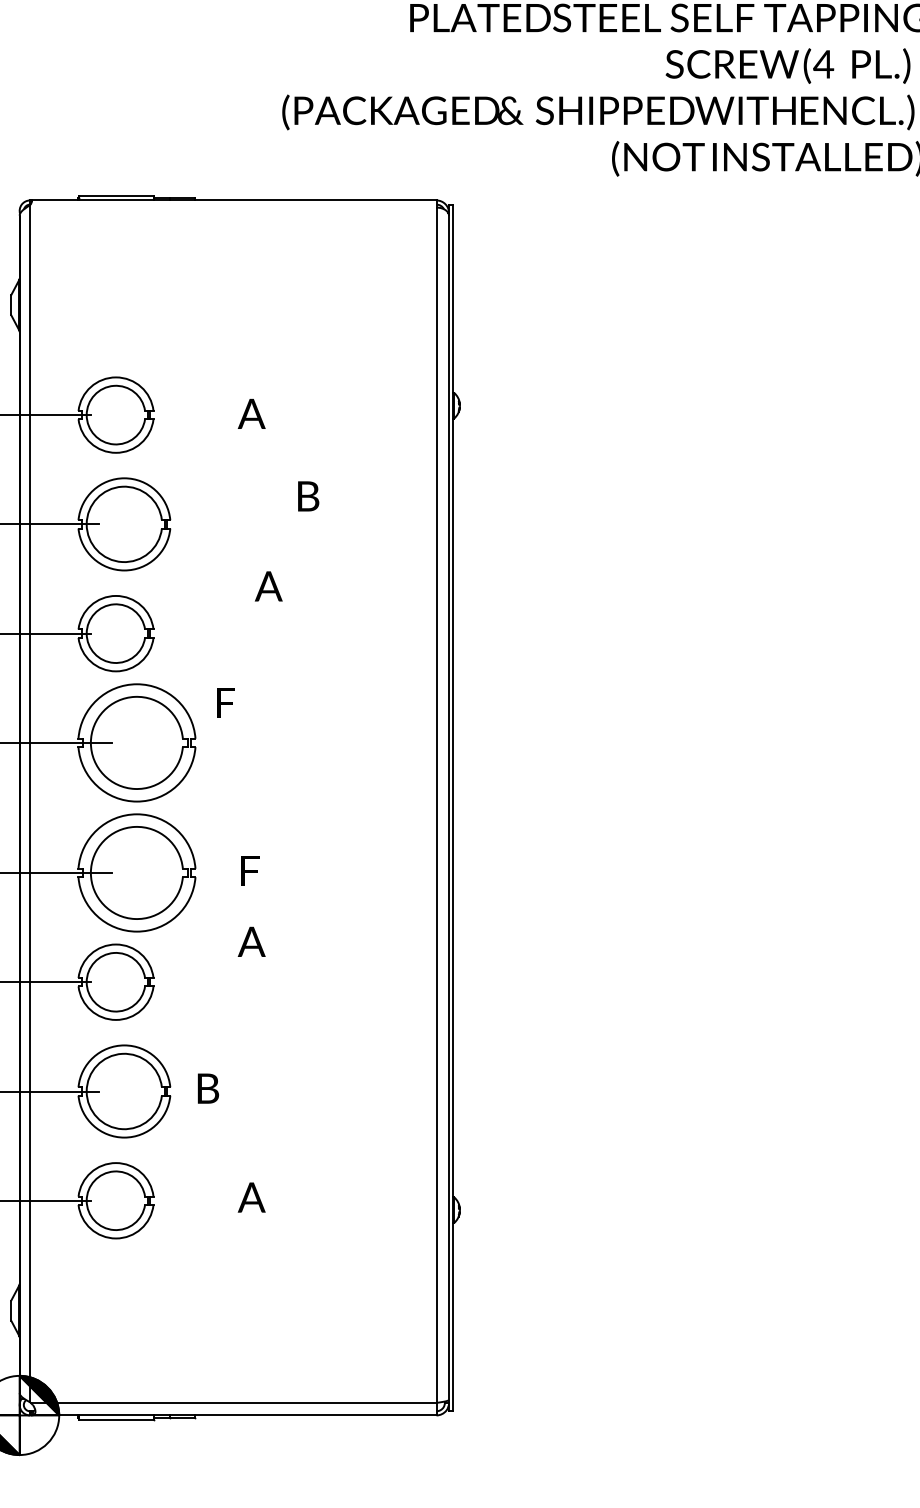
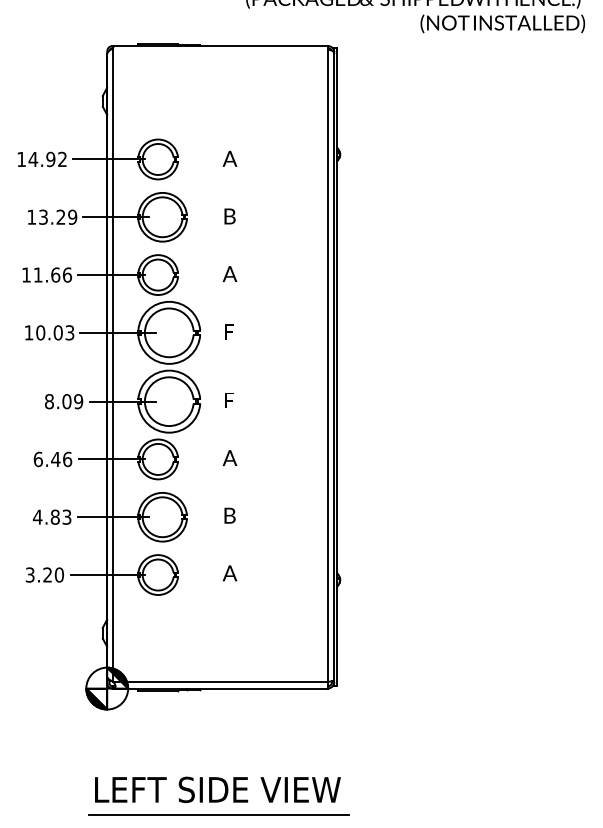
text: (307, 496) -> (229, 216), moved
text: (267, 585) -> (229, 273), moved
text: (226, 702) -> (229, 331), moved
text: (250, 940) -> (229, 457), moved
text: (207, 1088) -> (229, 515), moved

